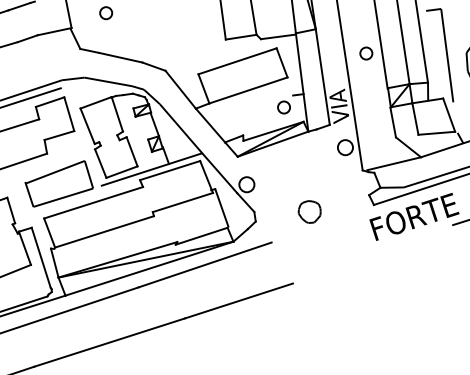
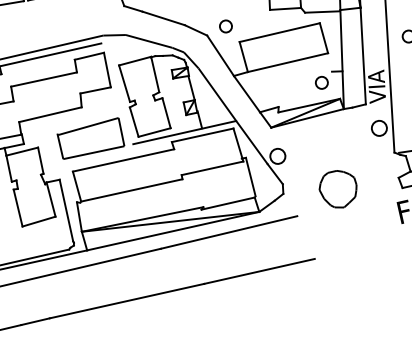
circle: (183, 59) -> (226, 25), added
part: (309, 211) -> (337, 188), size x1.67

